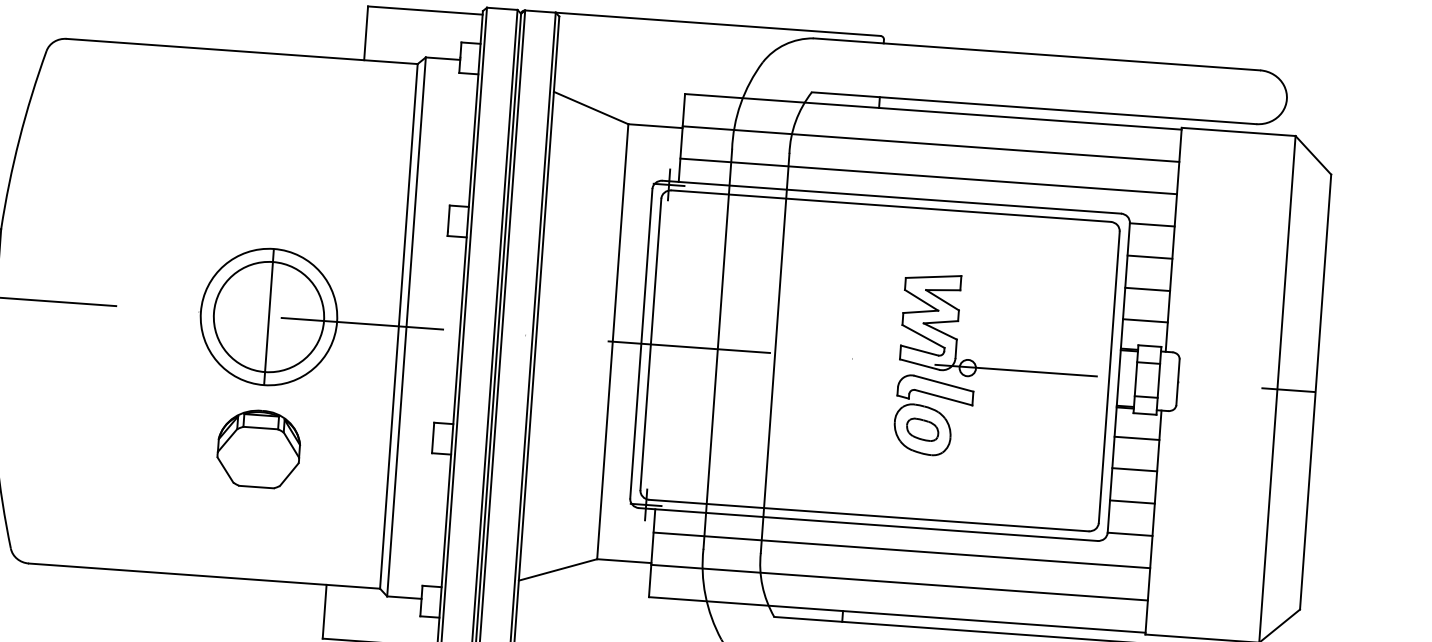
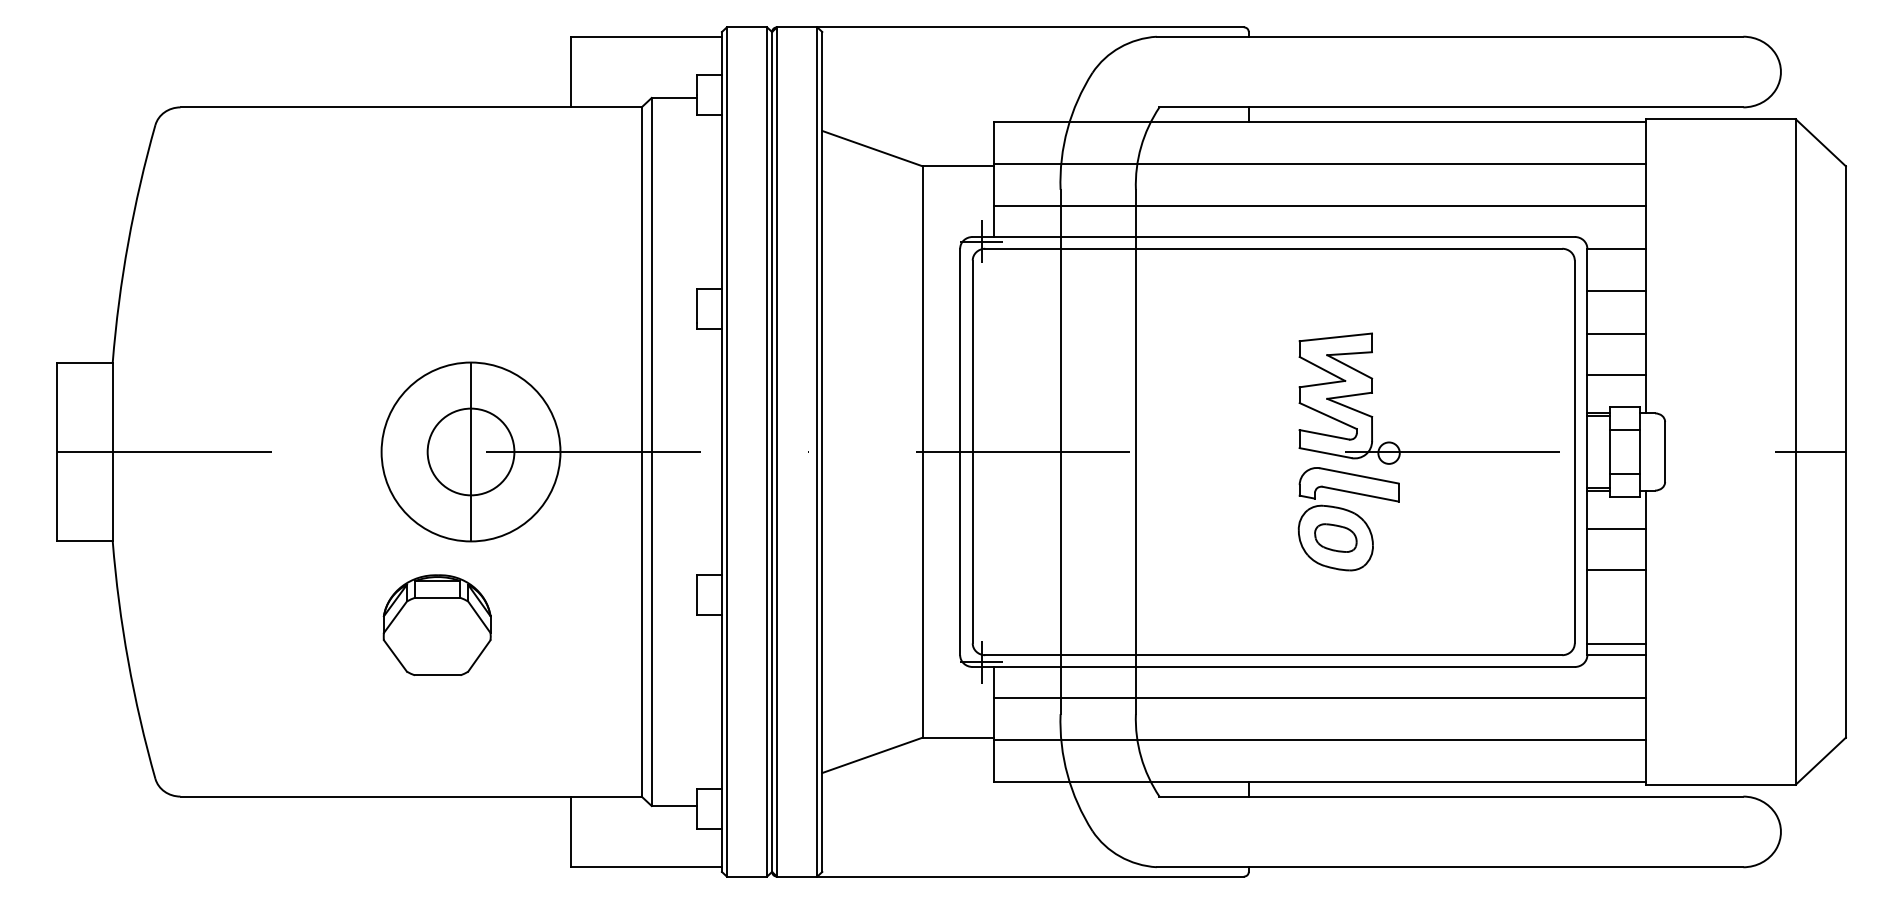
circle: (268, 316) -> (470, 451), size x0.6
part: (258, 448) -> (436, 624), moved
line: (1132, 501) -> (1616, 643), moved

